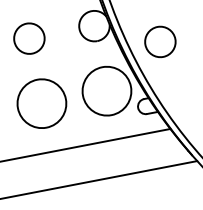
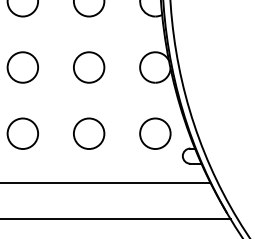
circle: (160, 41) -> (217, 95), removed
circle: (107, 90) -> (155, 133), size x0.62
circle: (41, 103) -> (88, 133), size x0.62

